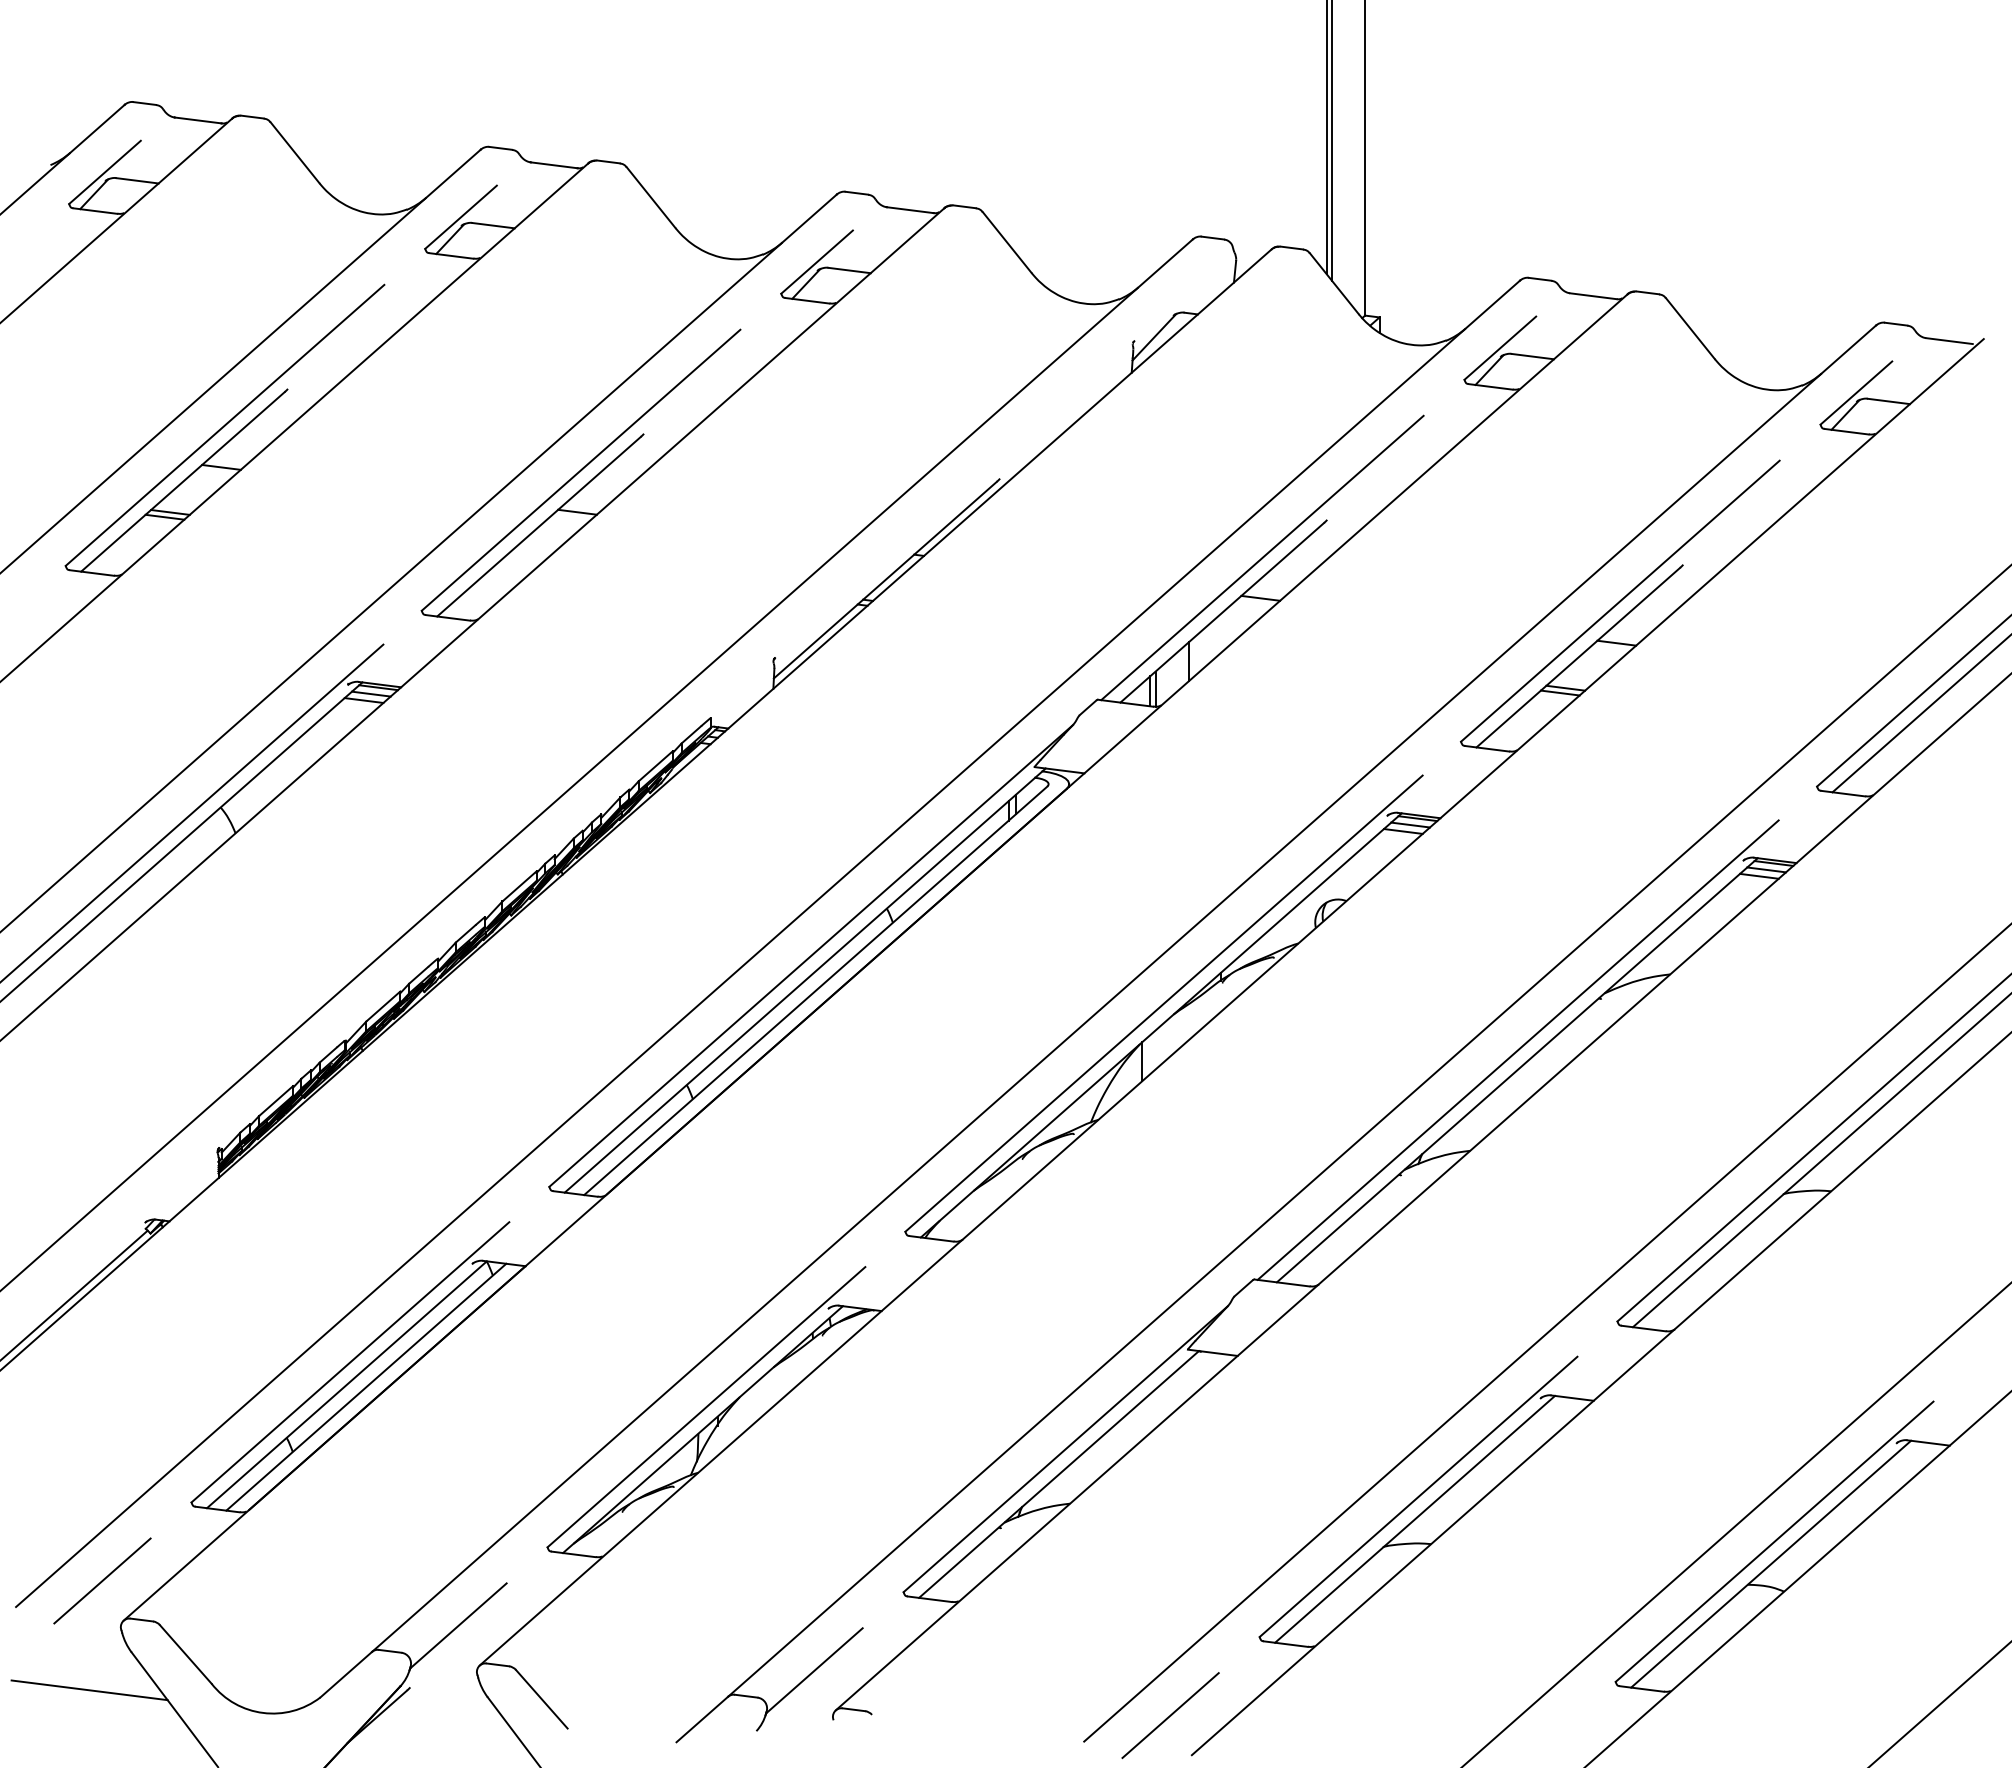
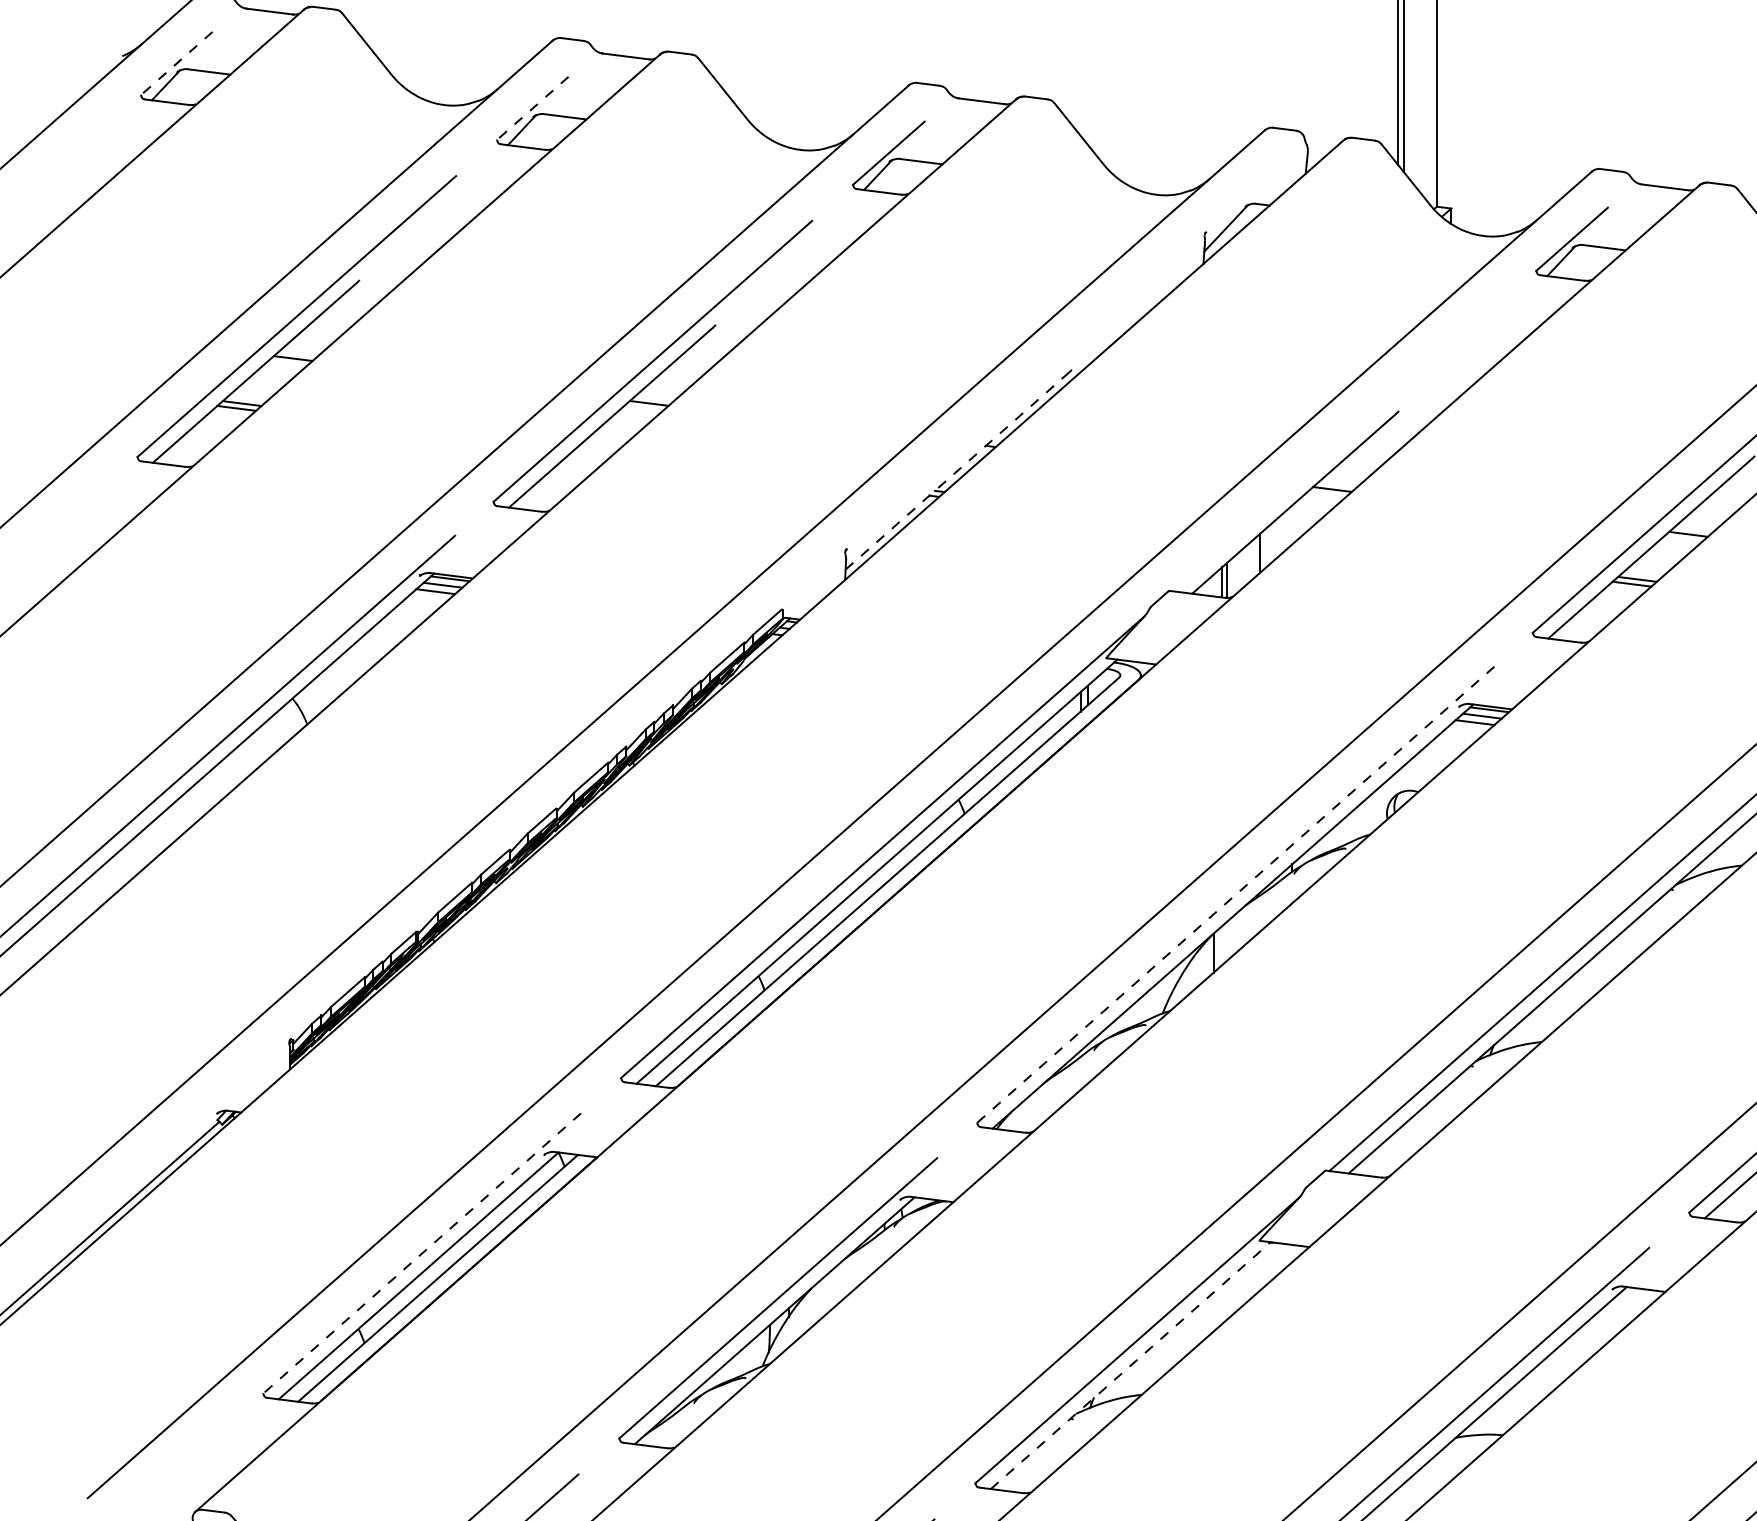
line: (105, 172) -> (177, 63), solid -> dashed
line: (461, 217) -> (533, 108), solid -> dashed
line: (1262, 557) -> (1334, 448), removed
line: (885, 580) -> (957, 471), solid -> dashed
line: (1164, 1003) -> (1236, 894), solid -> dashed
line: (350, 1362) -> (422, 1253), solid -> dashed
line: (1059, 1474) -> (1131, 1365), solid -> dashed
line: (102, 1580) -> (174, 1471), removed

